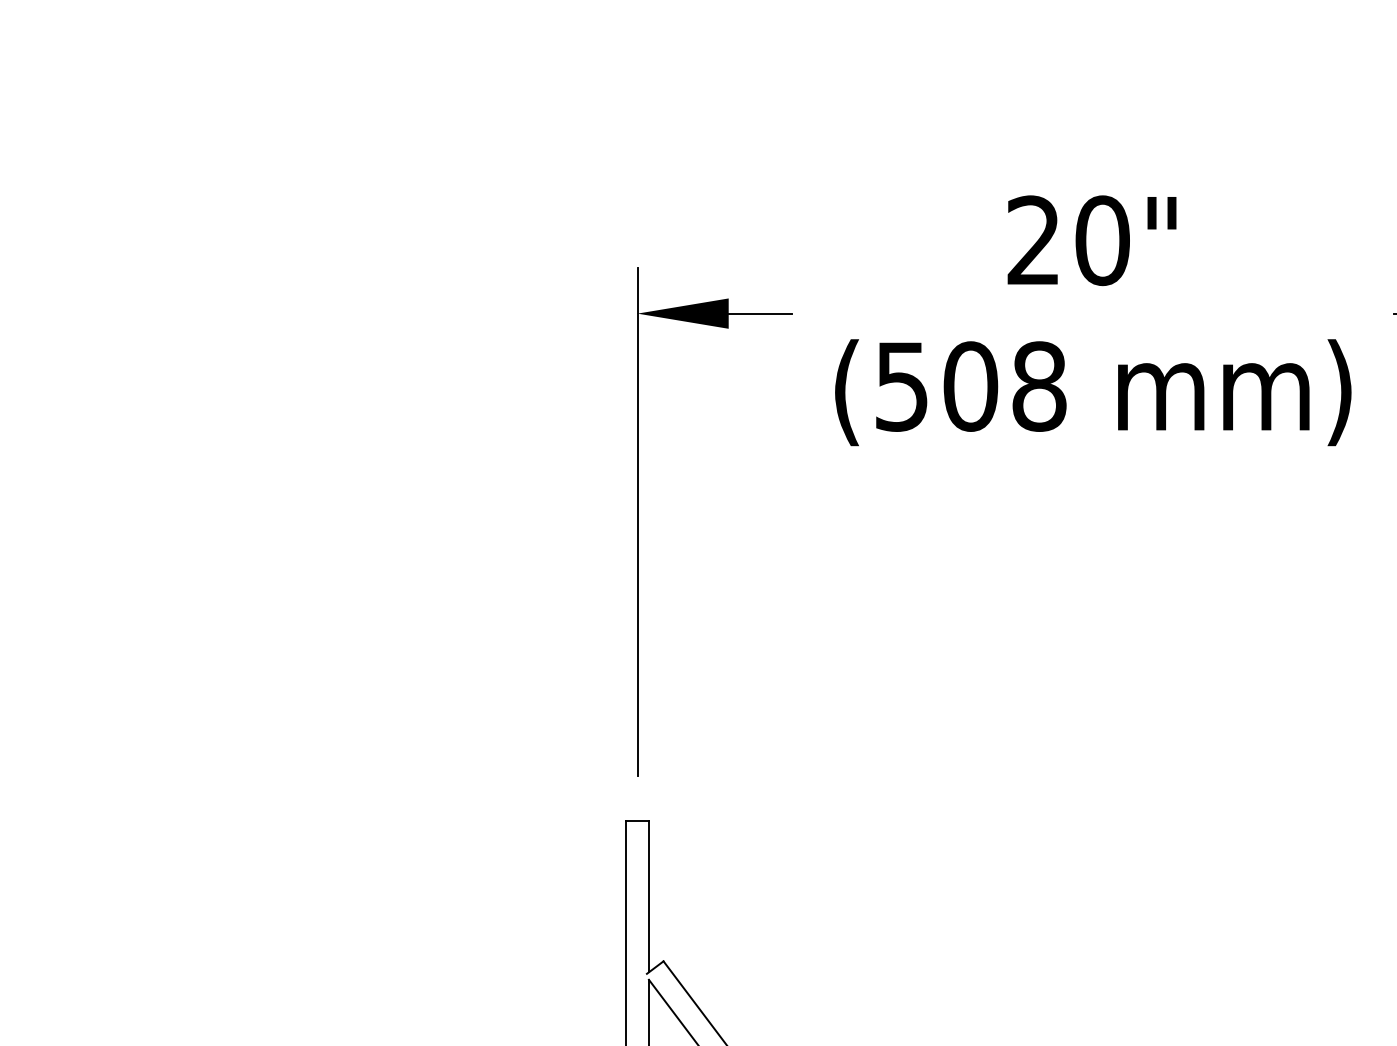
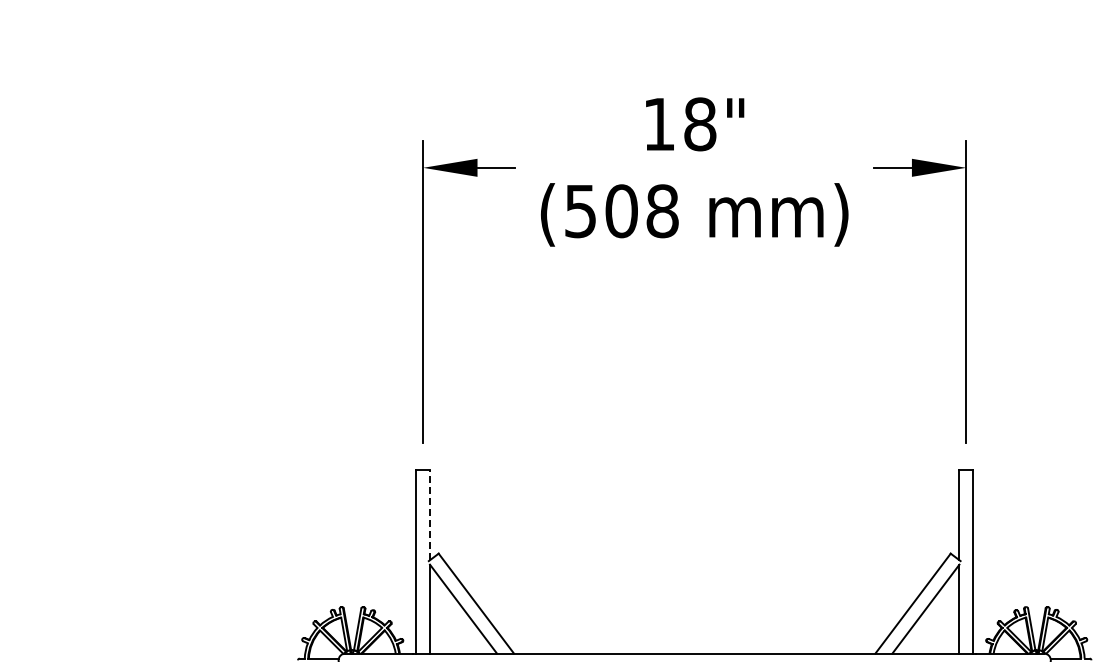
text: (1067, 240) -> (679, 124), 20" -> 18"
line: (649, 897) -> (430, 515), solid -> dashed

